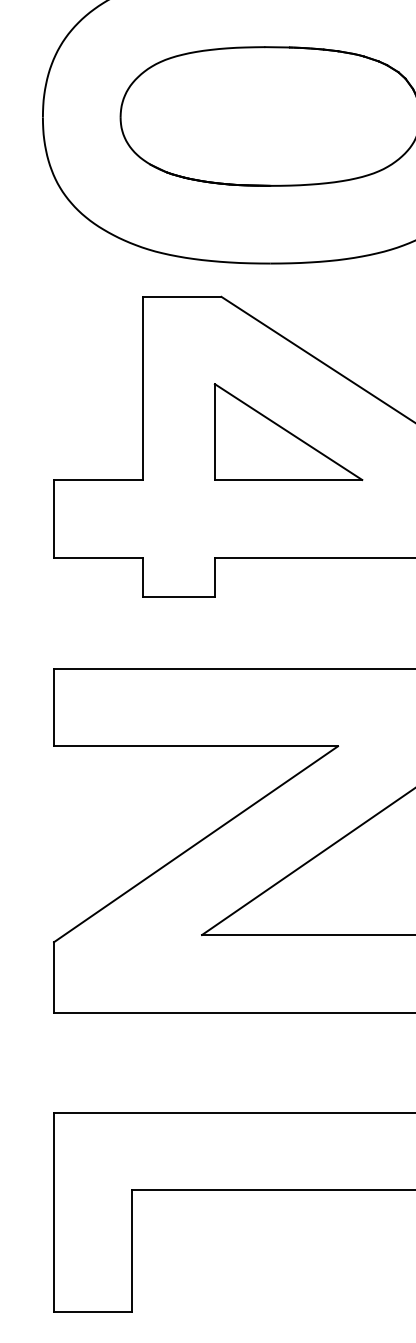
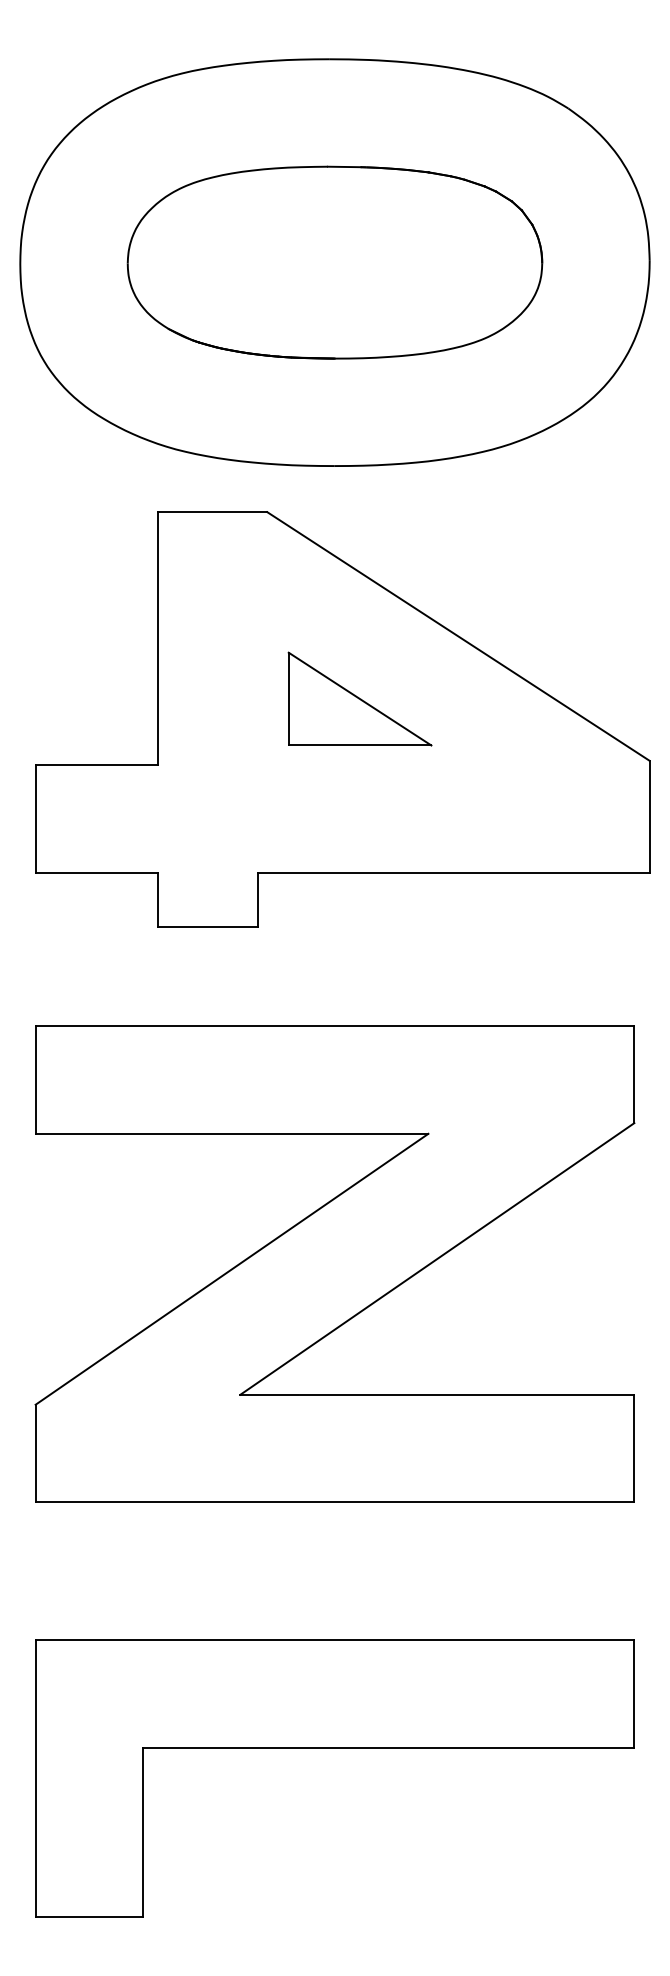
part: (288, 431) -> (359, 698), size x0.7

